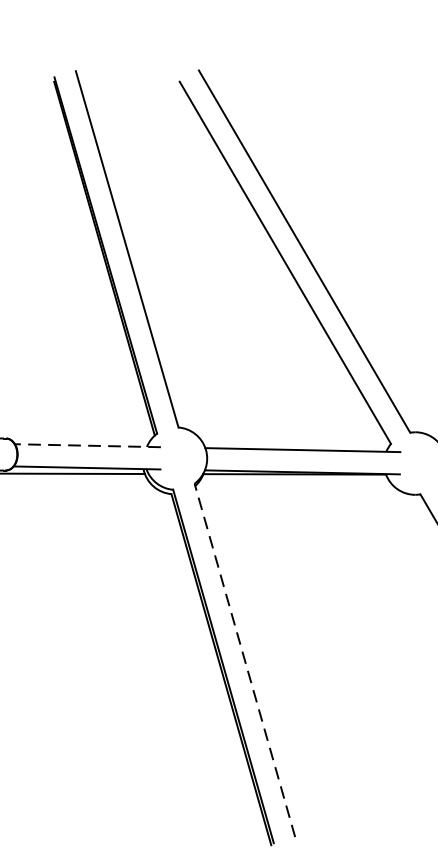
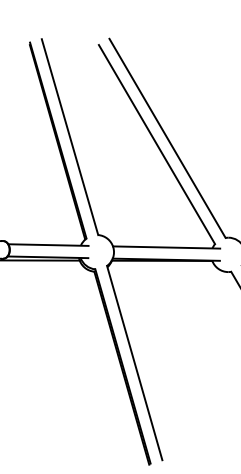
line: (86, 446) -> (47, 245), dashed -> solid
line: (244, 659) -> (134, 362), dashed -> solid

